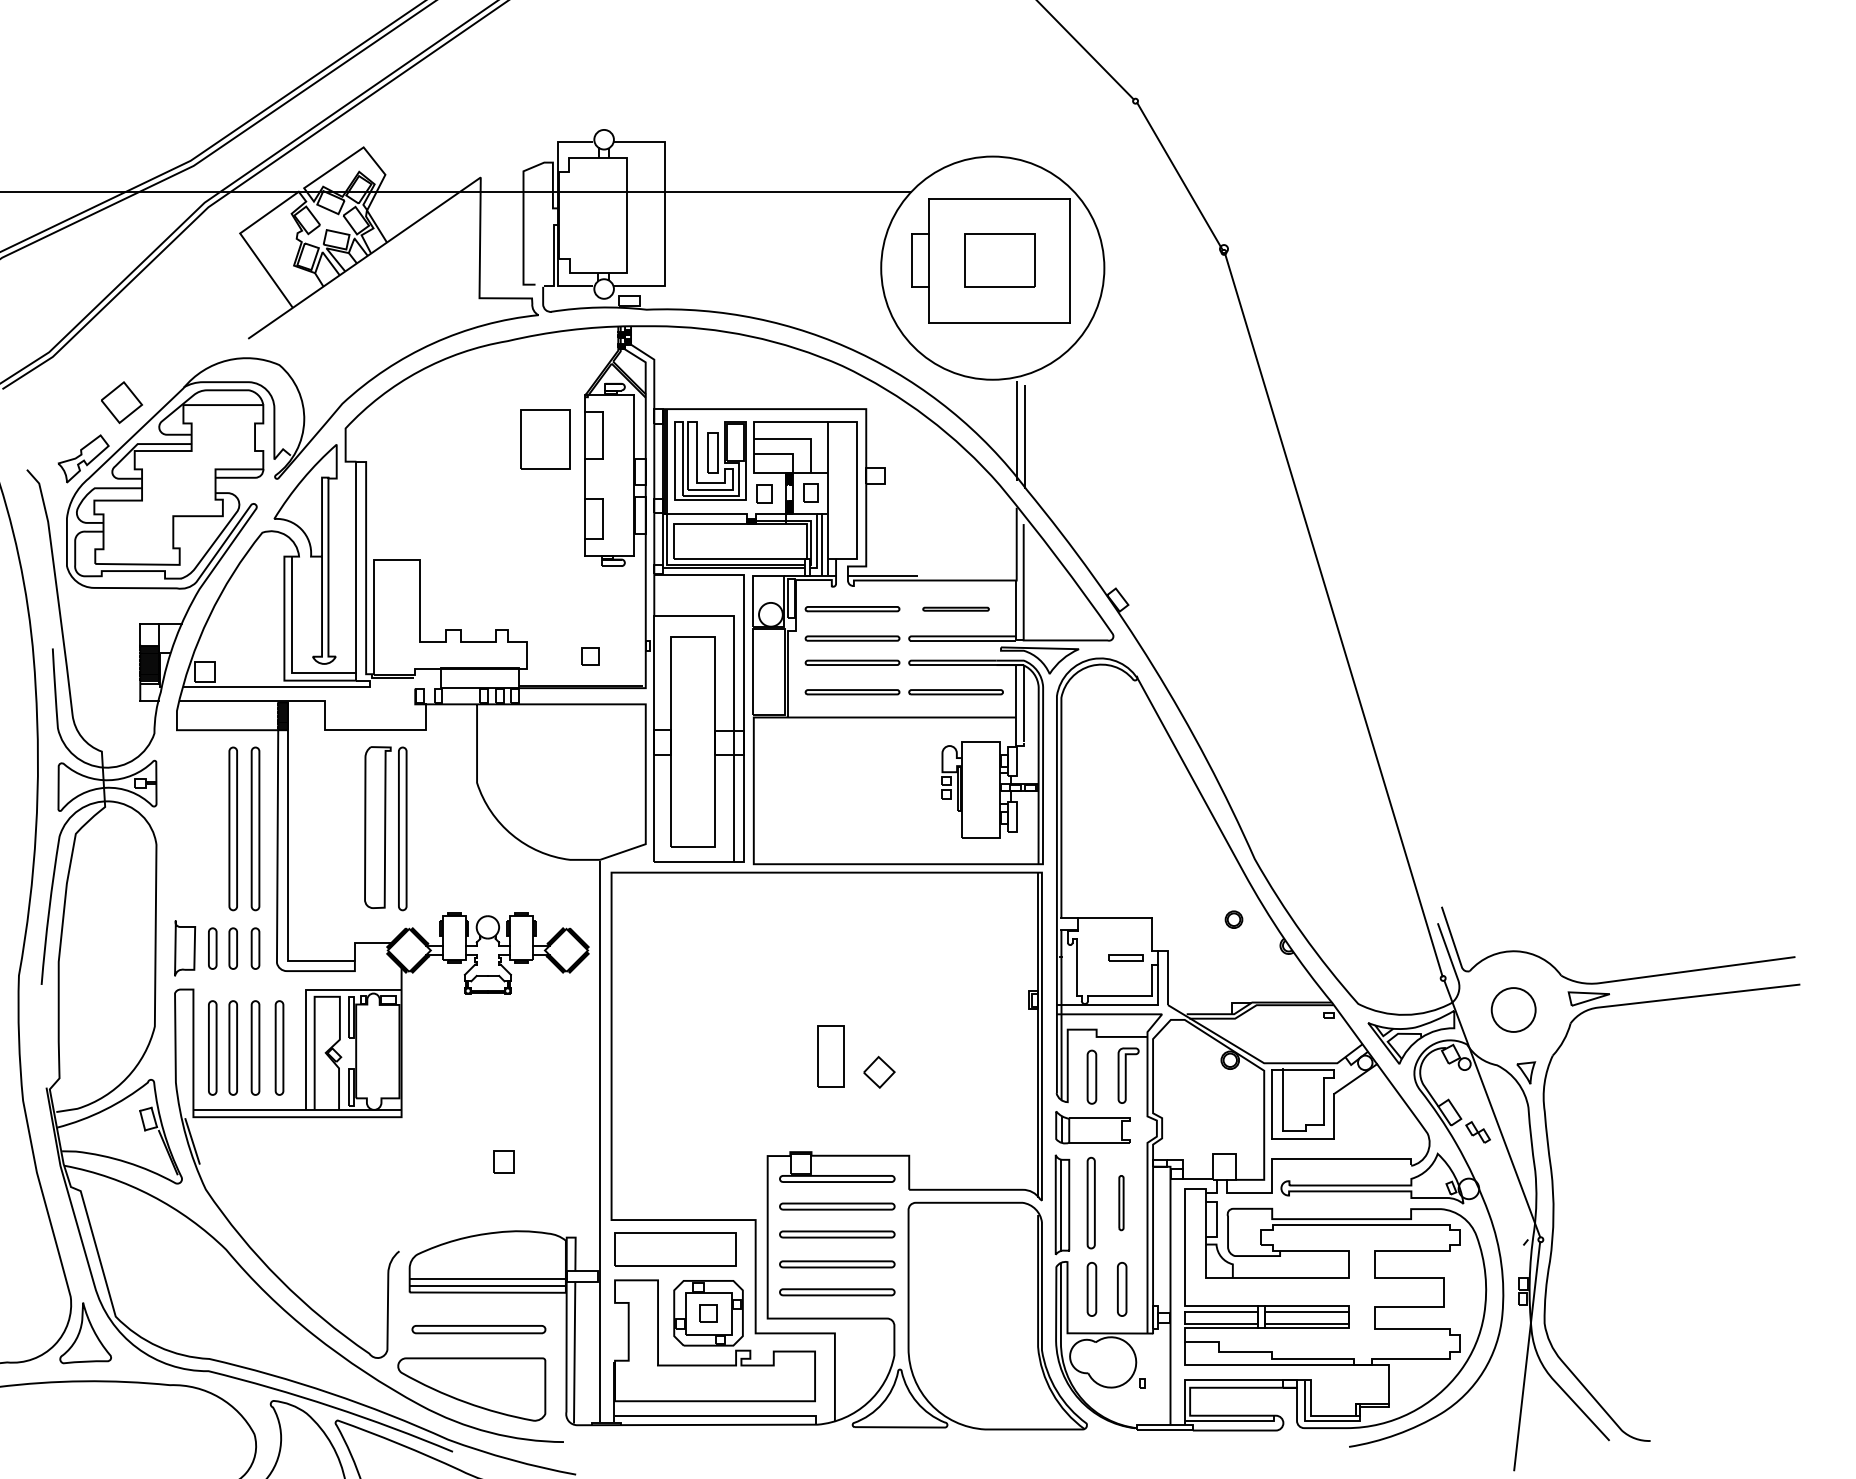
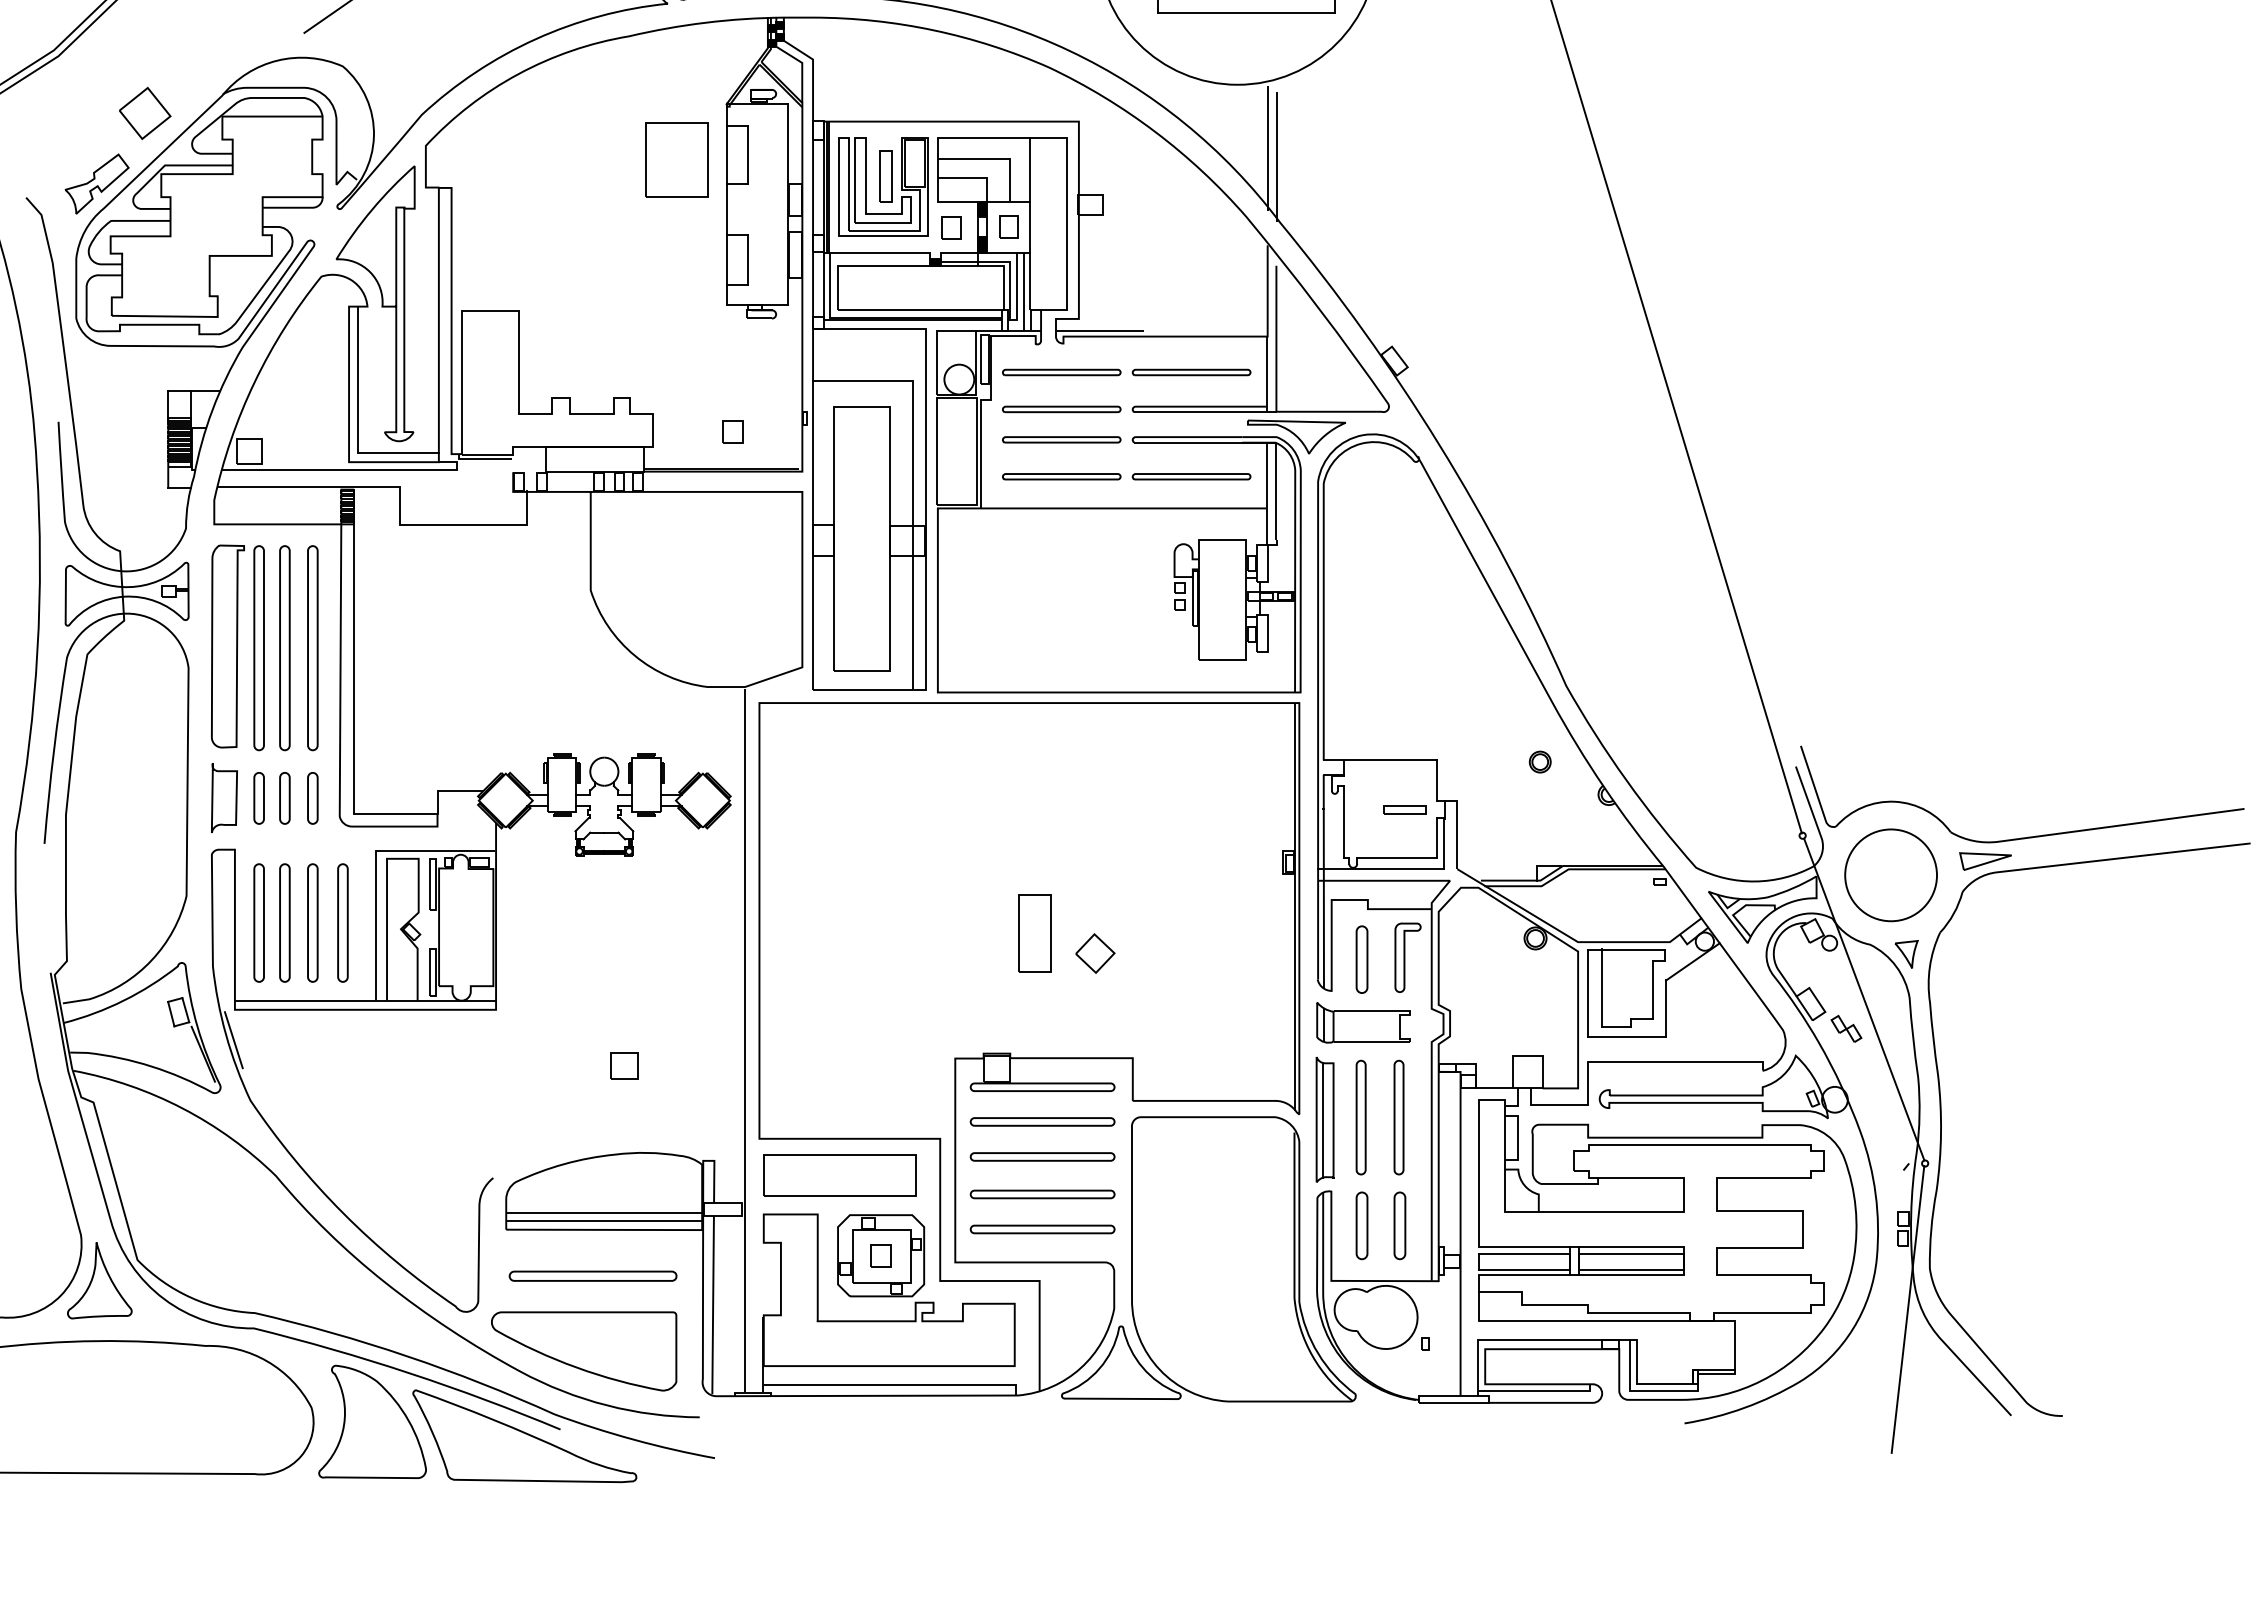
part: (955, 609) -> (1190, 372), size x1.43
part: (385, 828) -> (237, 647), moved
circle: (1513, 1009) -> (1890, 874), size x1.67
part: (1121, 1202) -> (1399, 1116), size x1.67

